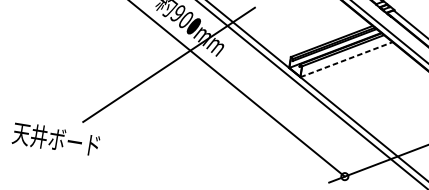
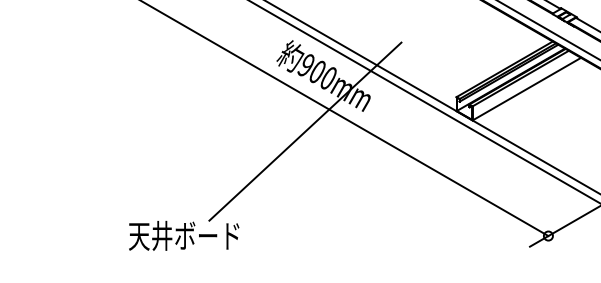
line: (346, 59) -> (526, 89), dashed -> solid
text: (56, 139) -> (184, 235), moved

